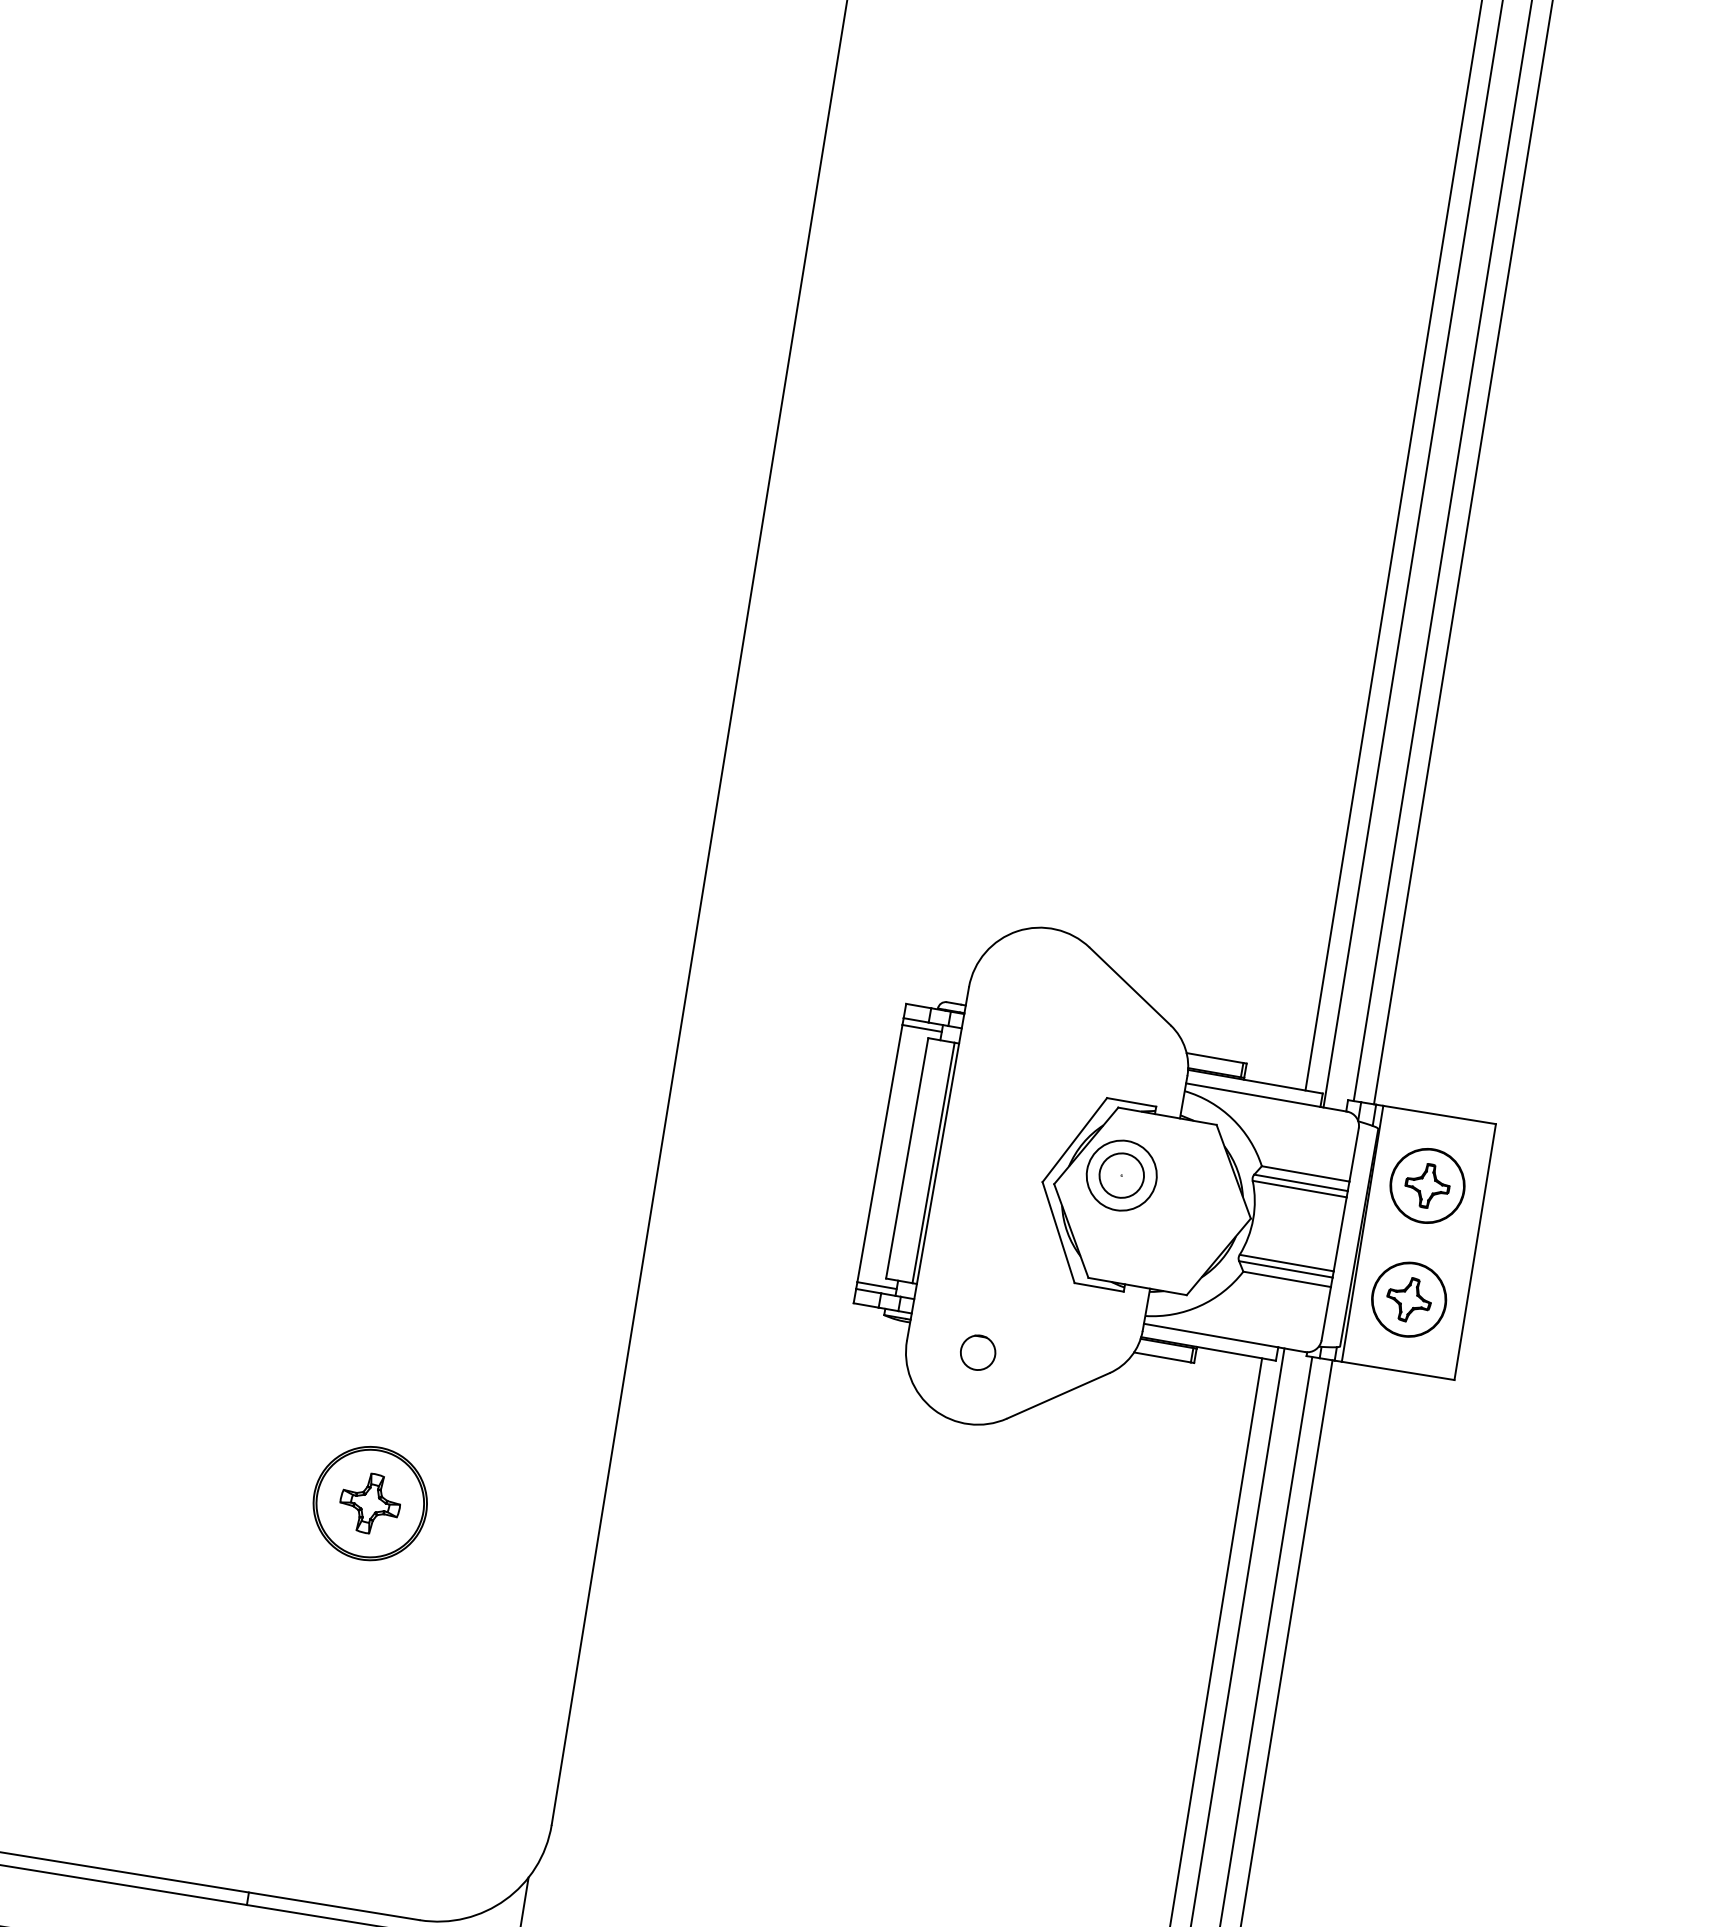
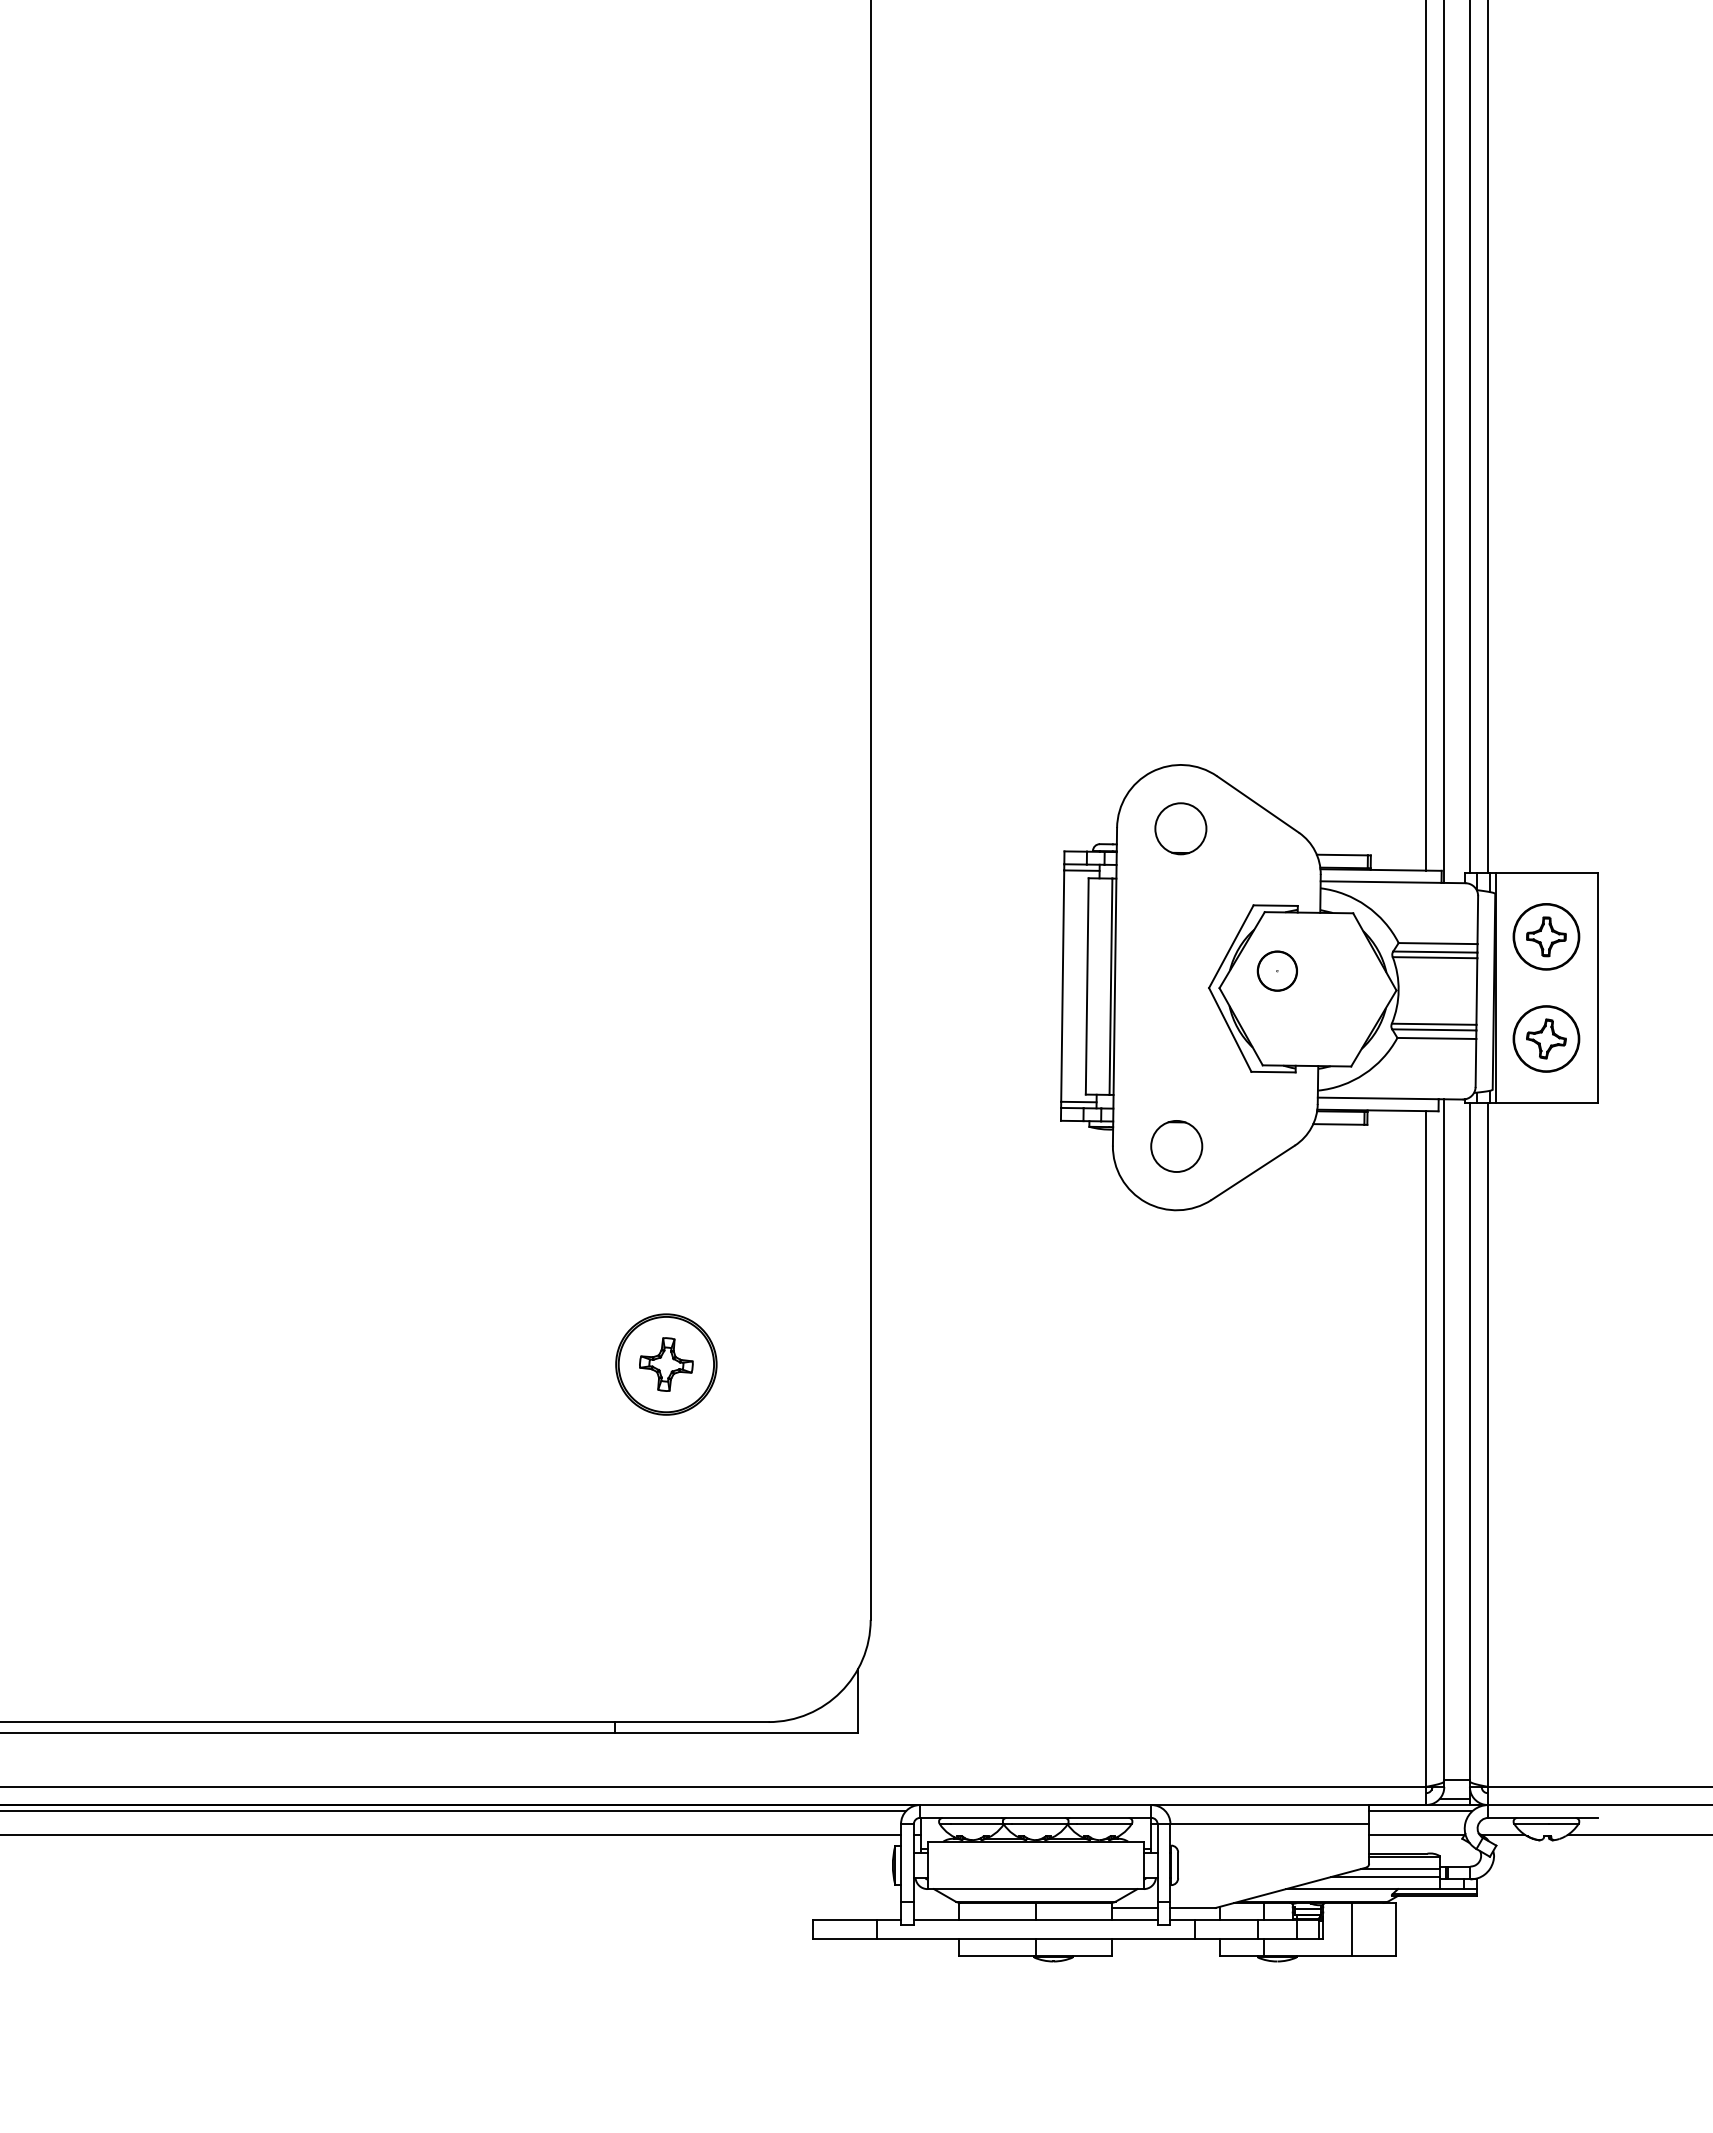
circle: (1039, 999) -> (1180, 828), added
circle: (1121, 1174) -> (1277, 970), size x0.62
circle: (977, 1352) -> (1176, 1146), size x1.67

